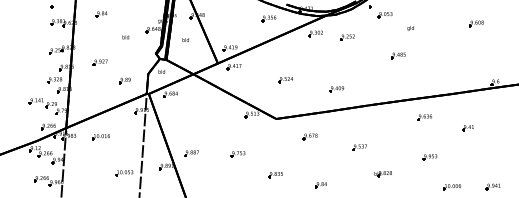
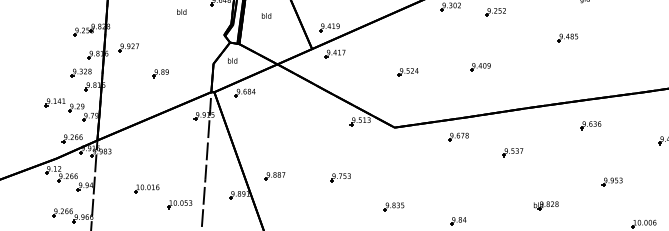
part: (99, 62) -> (127, 47), moved
part: (124, 80) -> (160, 73), moved
part: (336, 89) -> (480, 67), moved
part: (424, 117) -> (590, 125), moved
part: (309, 136) -> (457, 136), moved
part: (100, 137) -> (145, 189), moved
part: (359, 147) -> (512, 152), moved

